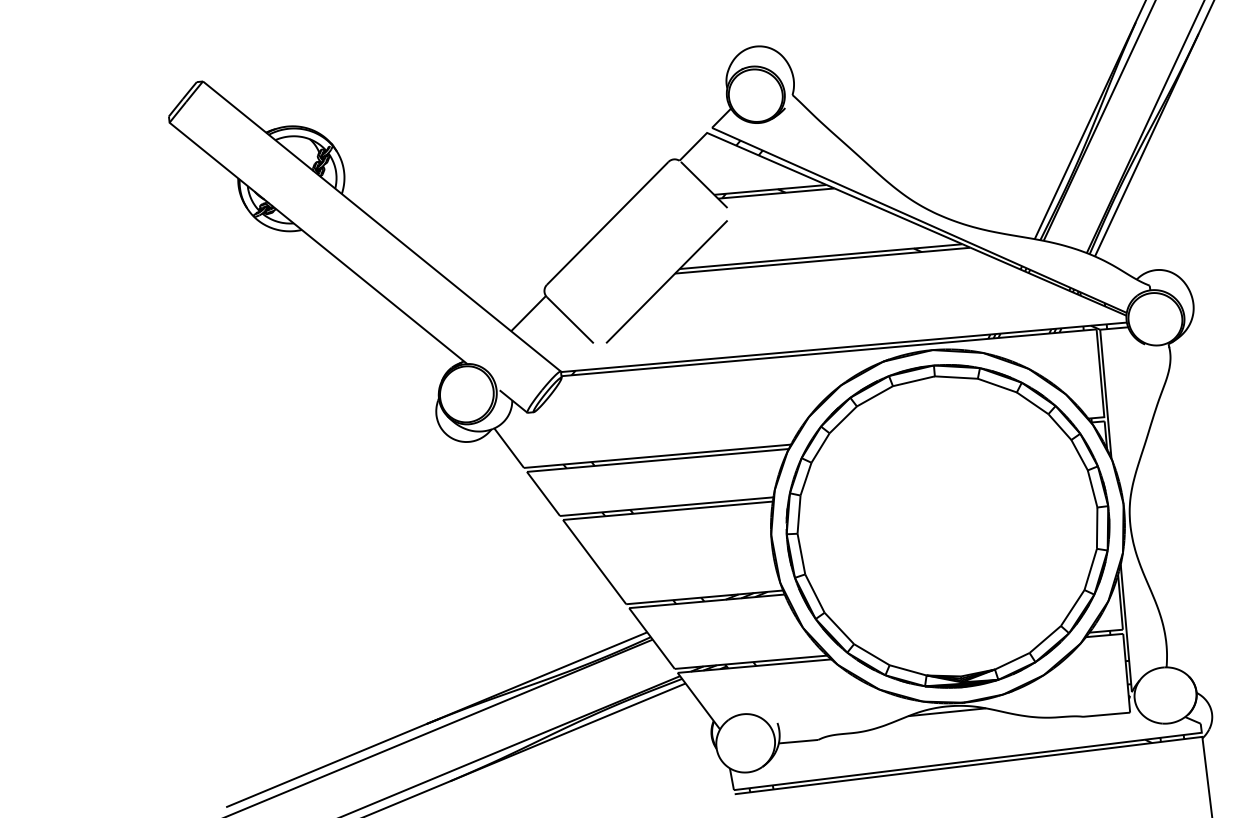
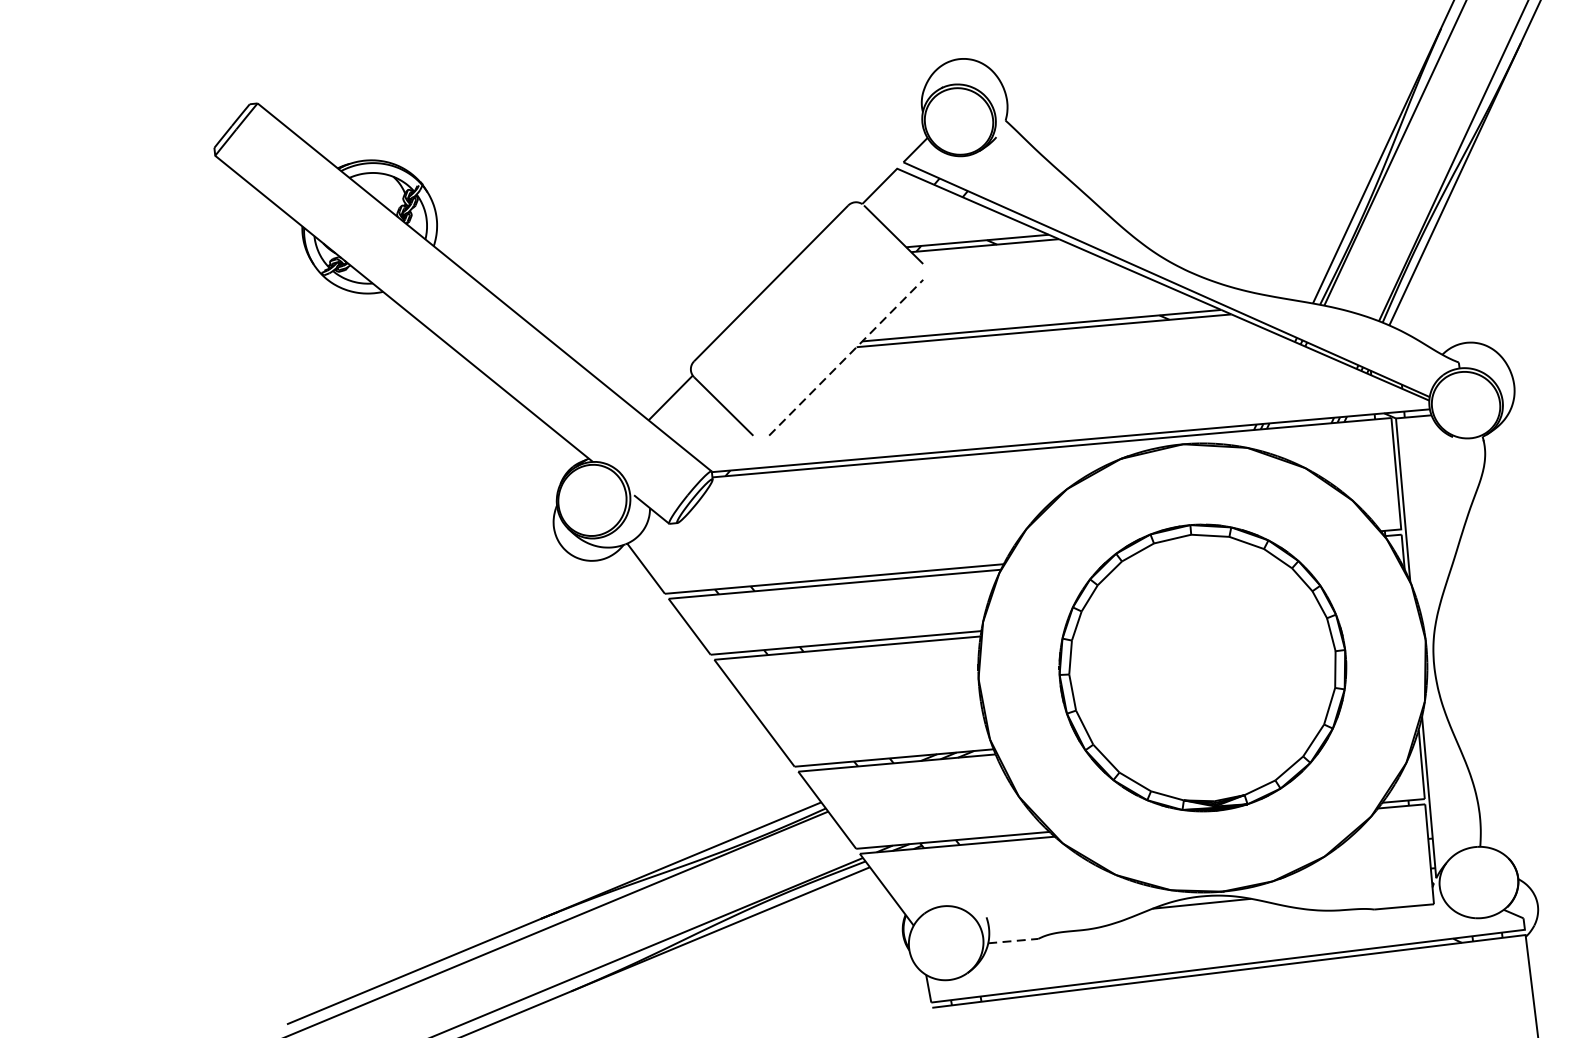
line: (667, 281) -> (846, 357), solid -> dashed
part: (947, 526) -> (1202, 668), size x0.7
line: (798, 741) -> (1013, 940), solid -> dashed

